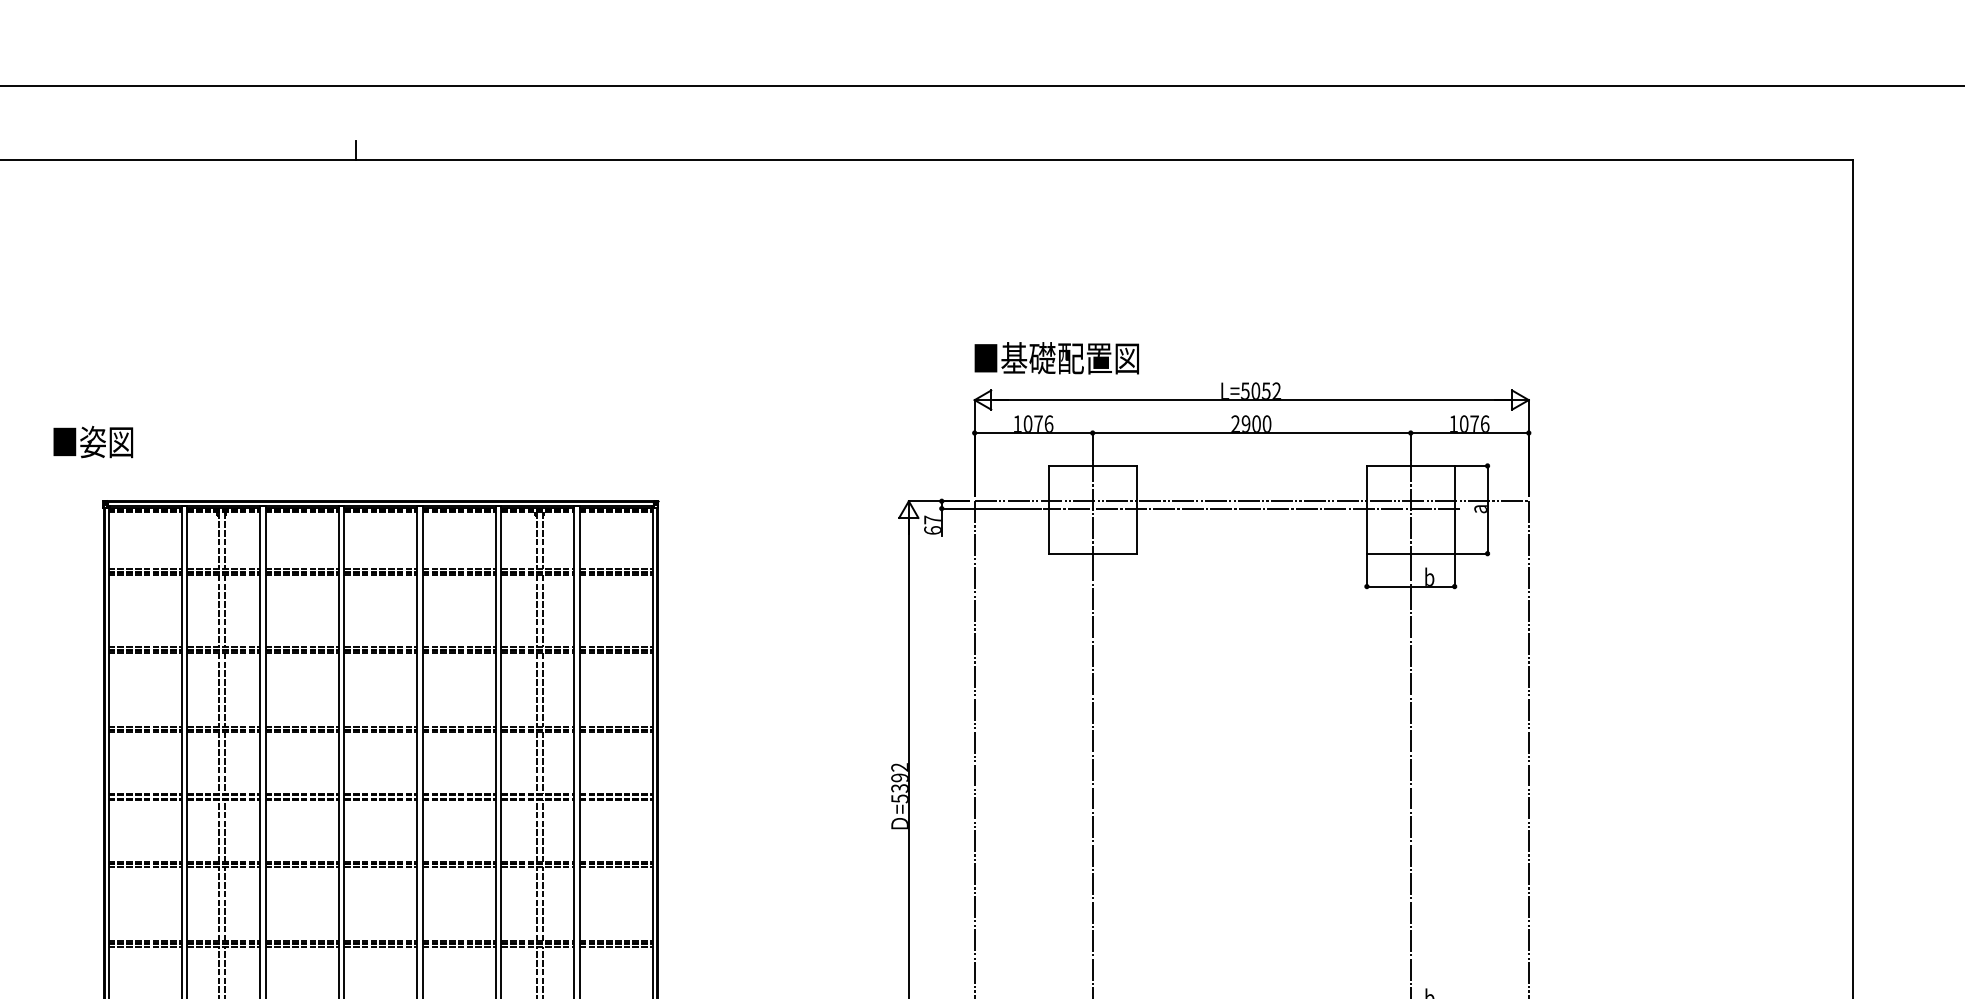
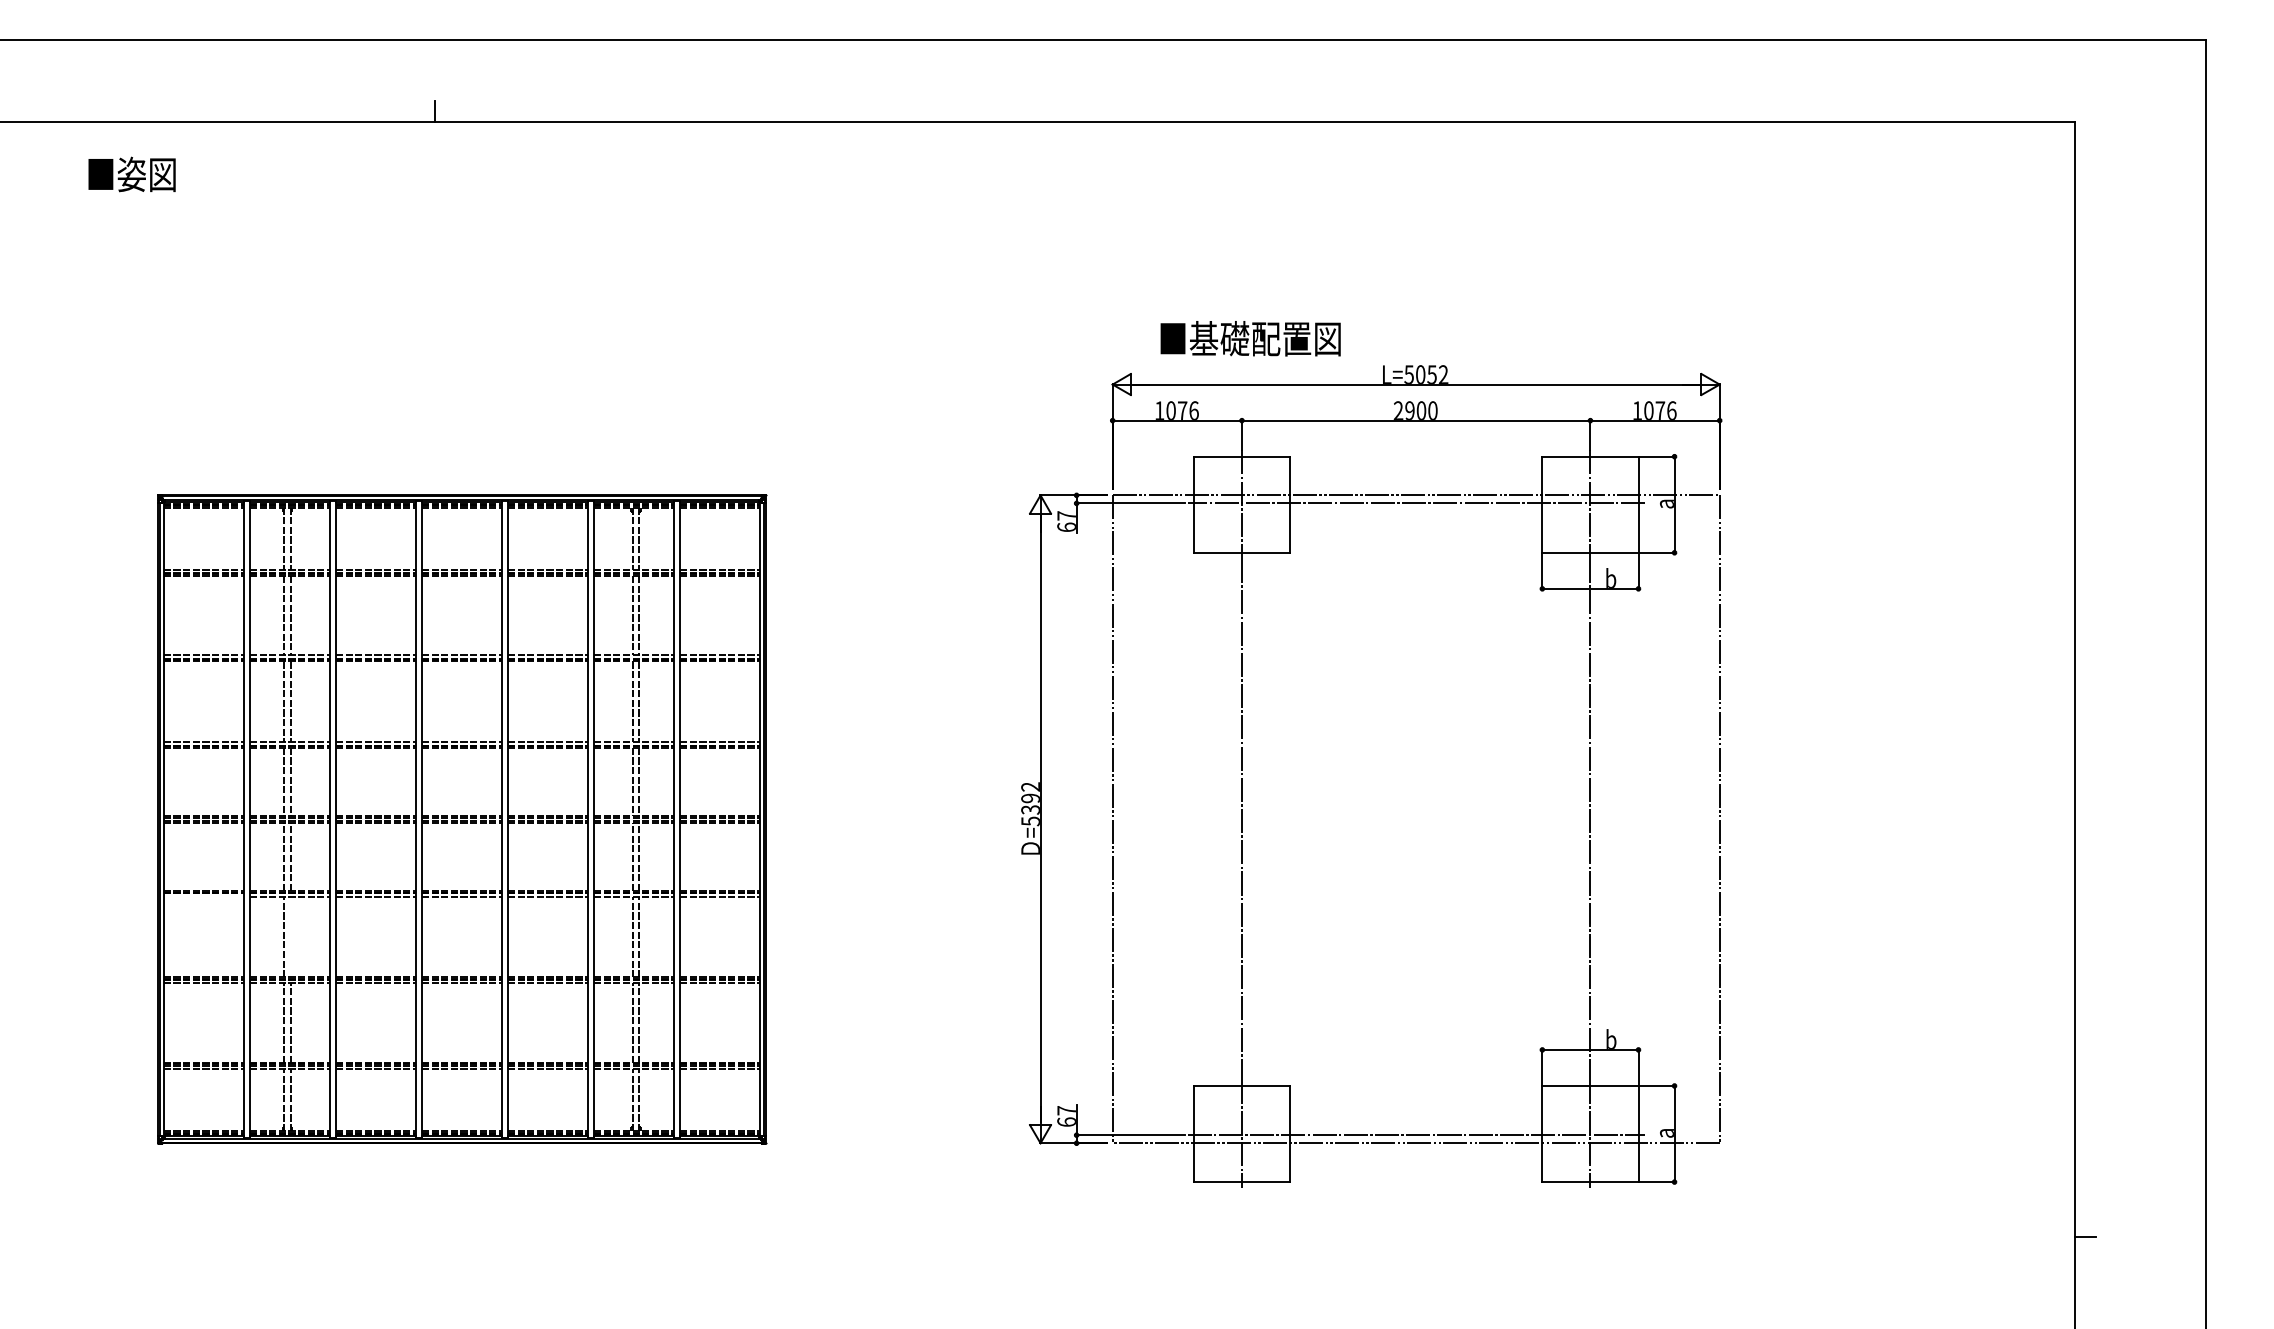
text: (1056, 358) -> (1250, 338), moved
text: (92, 442) -> (131, 174), moved
line: (144, 867) -> (203, 896), removed
line: (225, 903) -> (291, 936), removed

